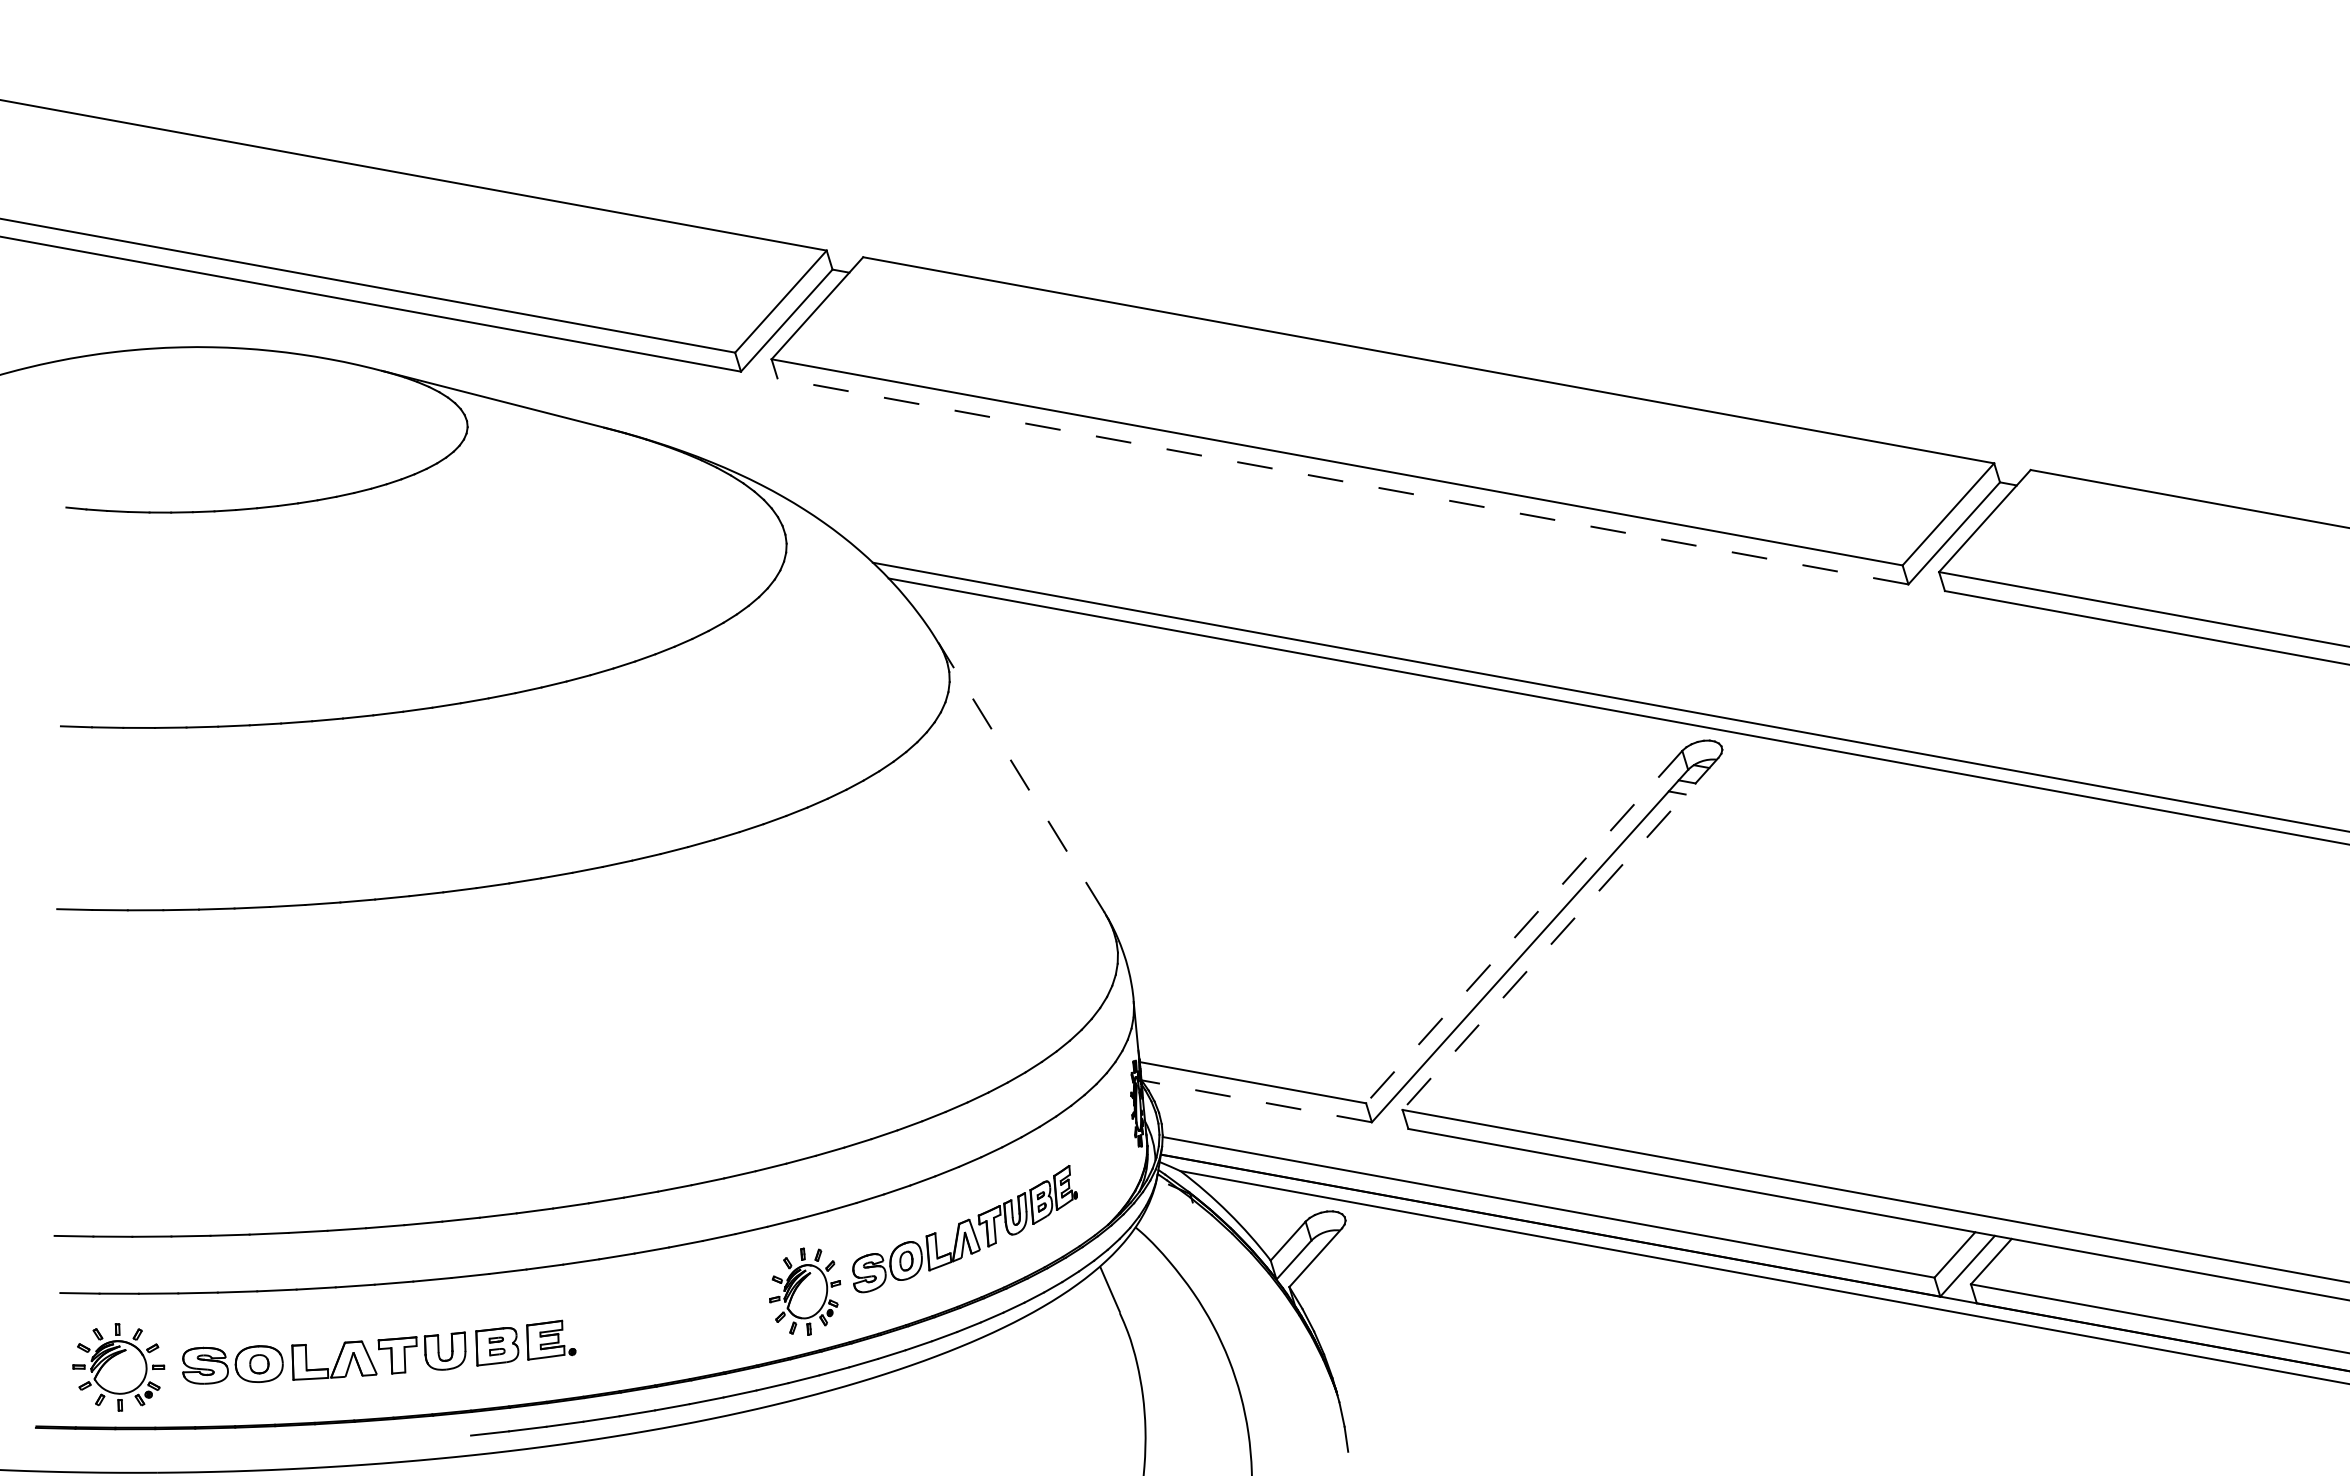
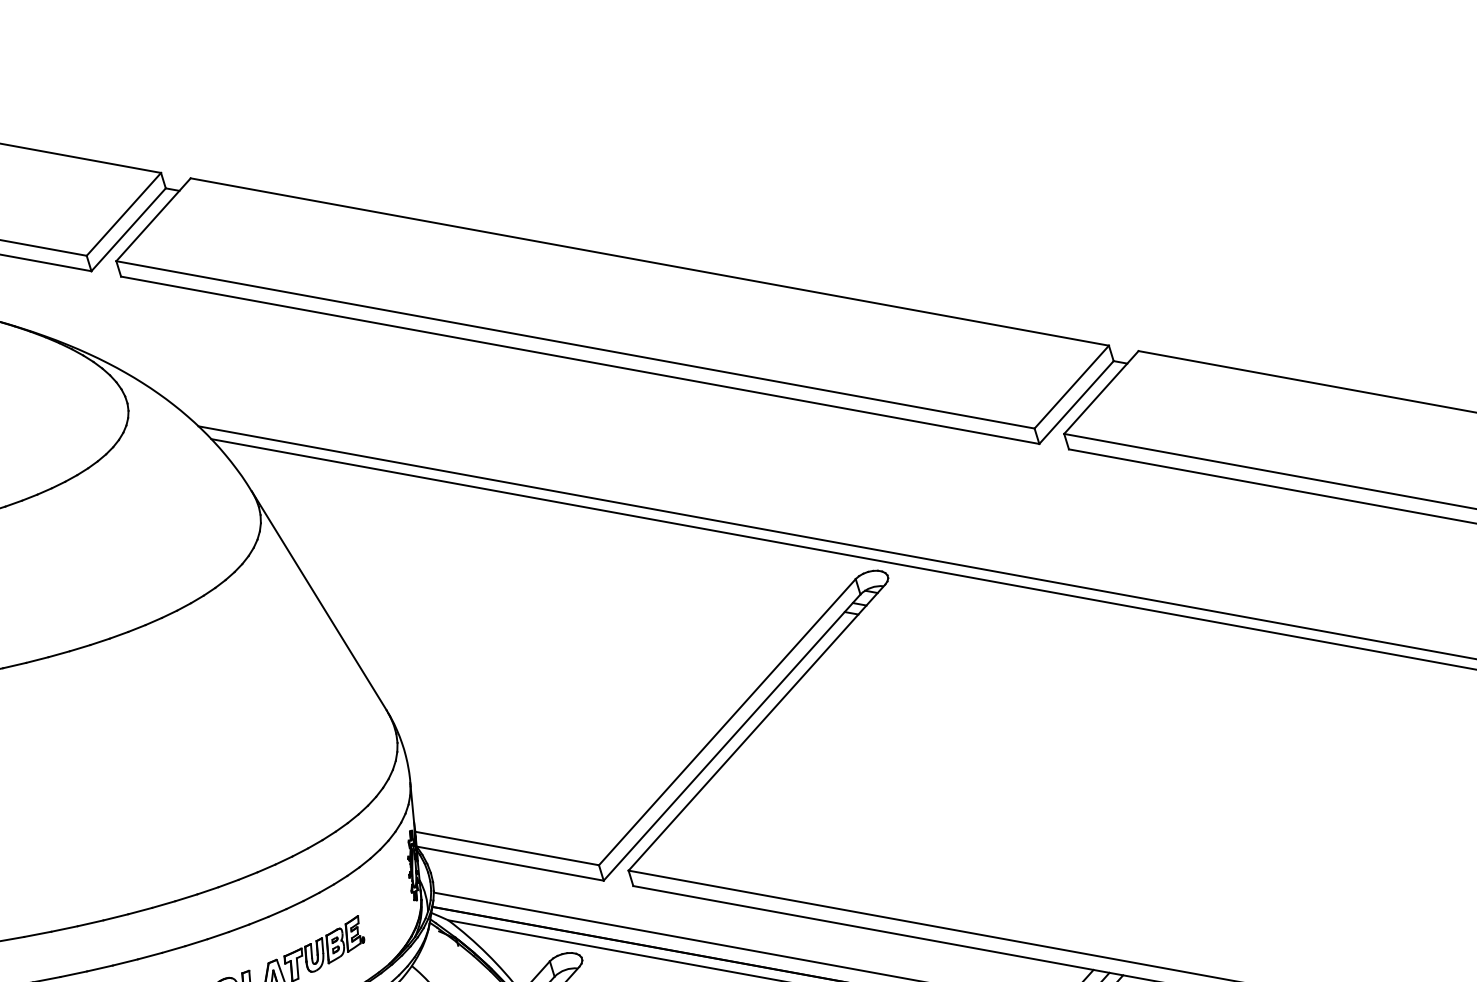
line: (1342, 481) -> (579, 360), dashed -> solid
line: (1021, 777) -> (319, 600), dashed -> solid
line: (1524, 927) -> (727, 722), dashed -> solid
line: (1560, 933) -> (756, 727), dashed -> solid
line: (1256, 1101) -> (510, 863), dashed -> solid

